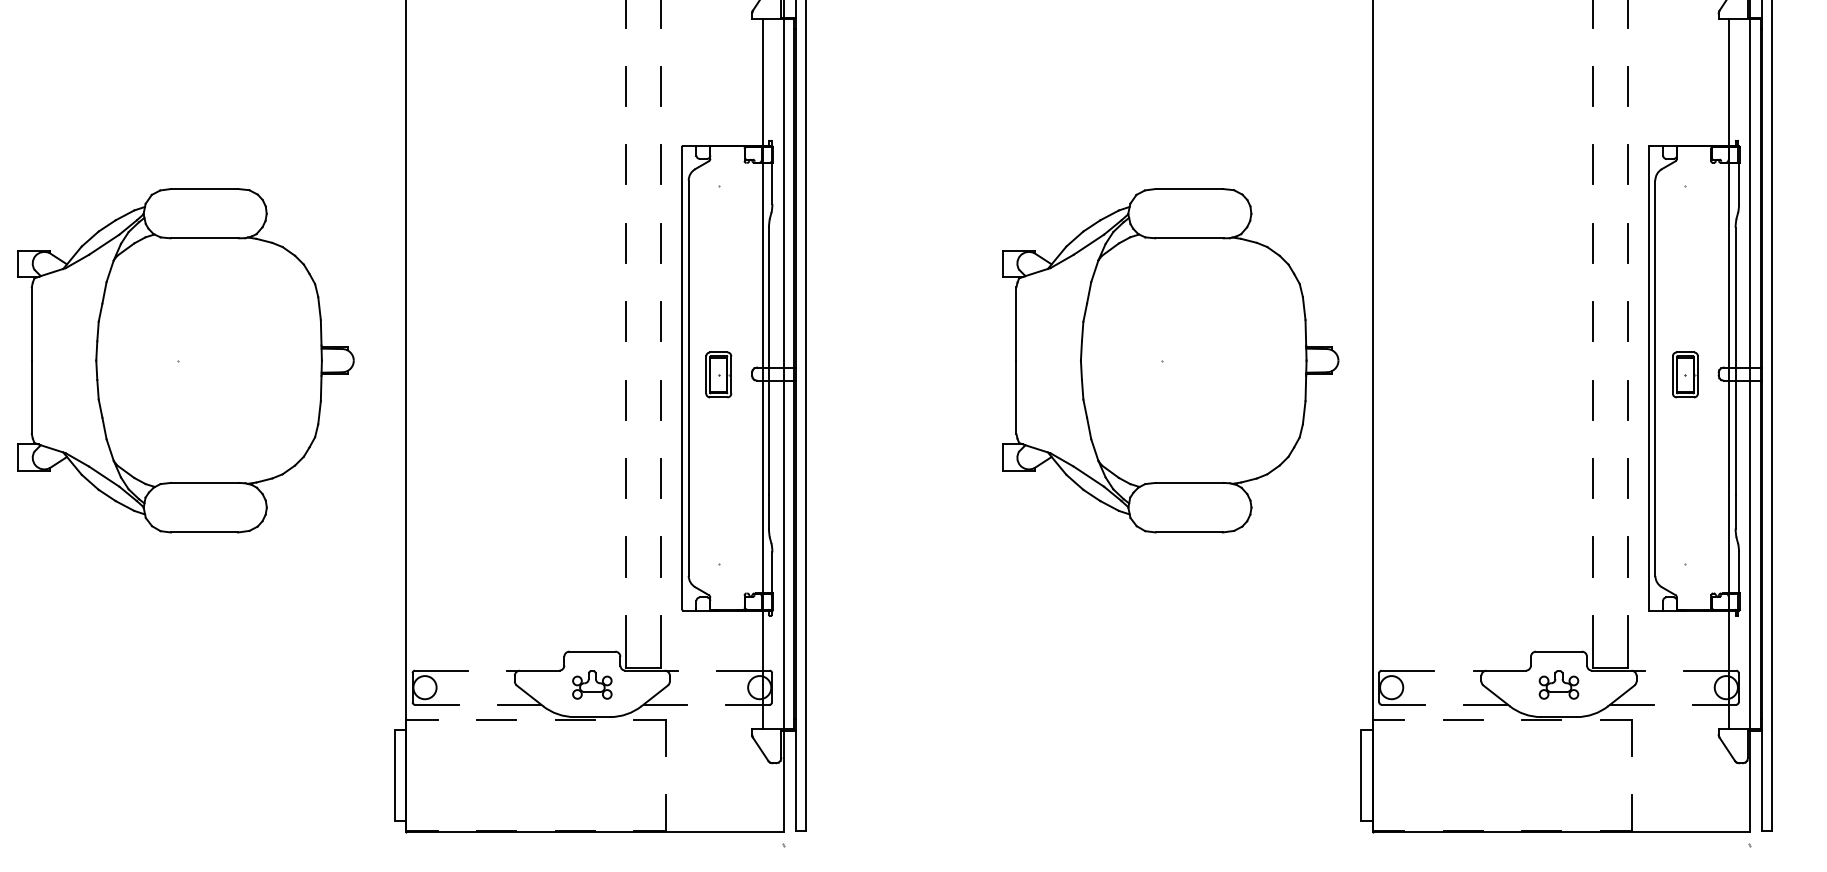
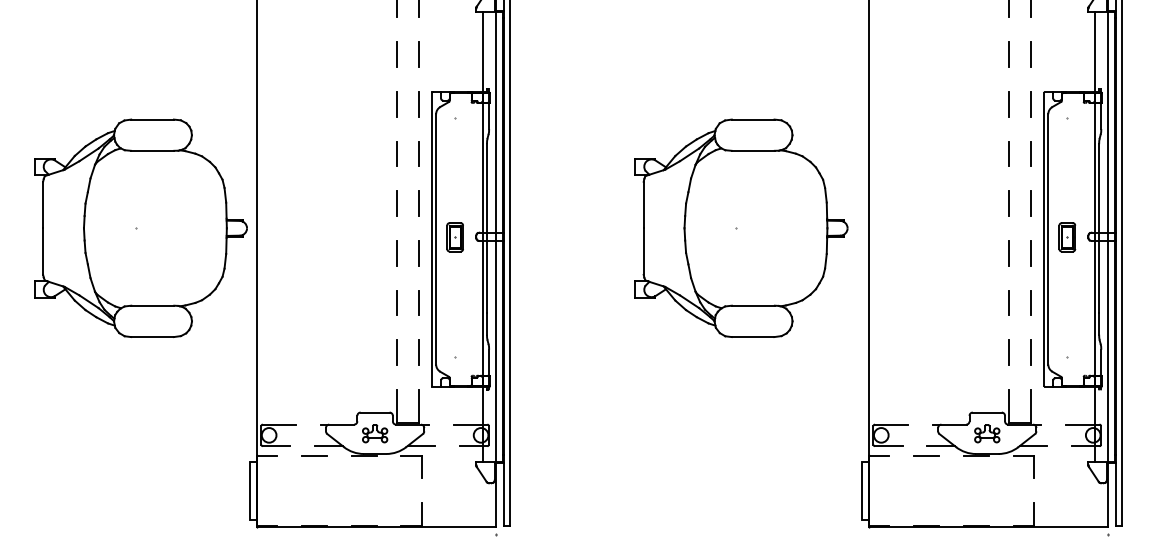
part: (185, 359) -> (140, 227), moved

